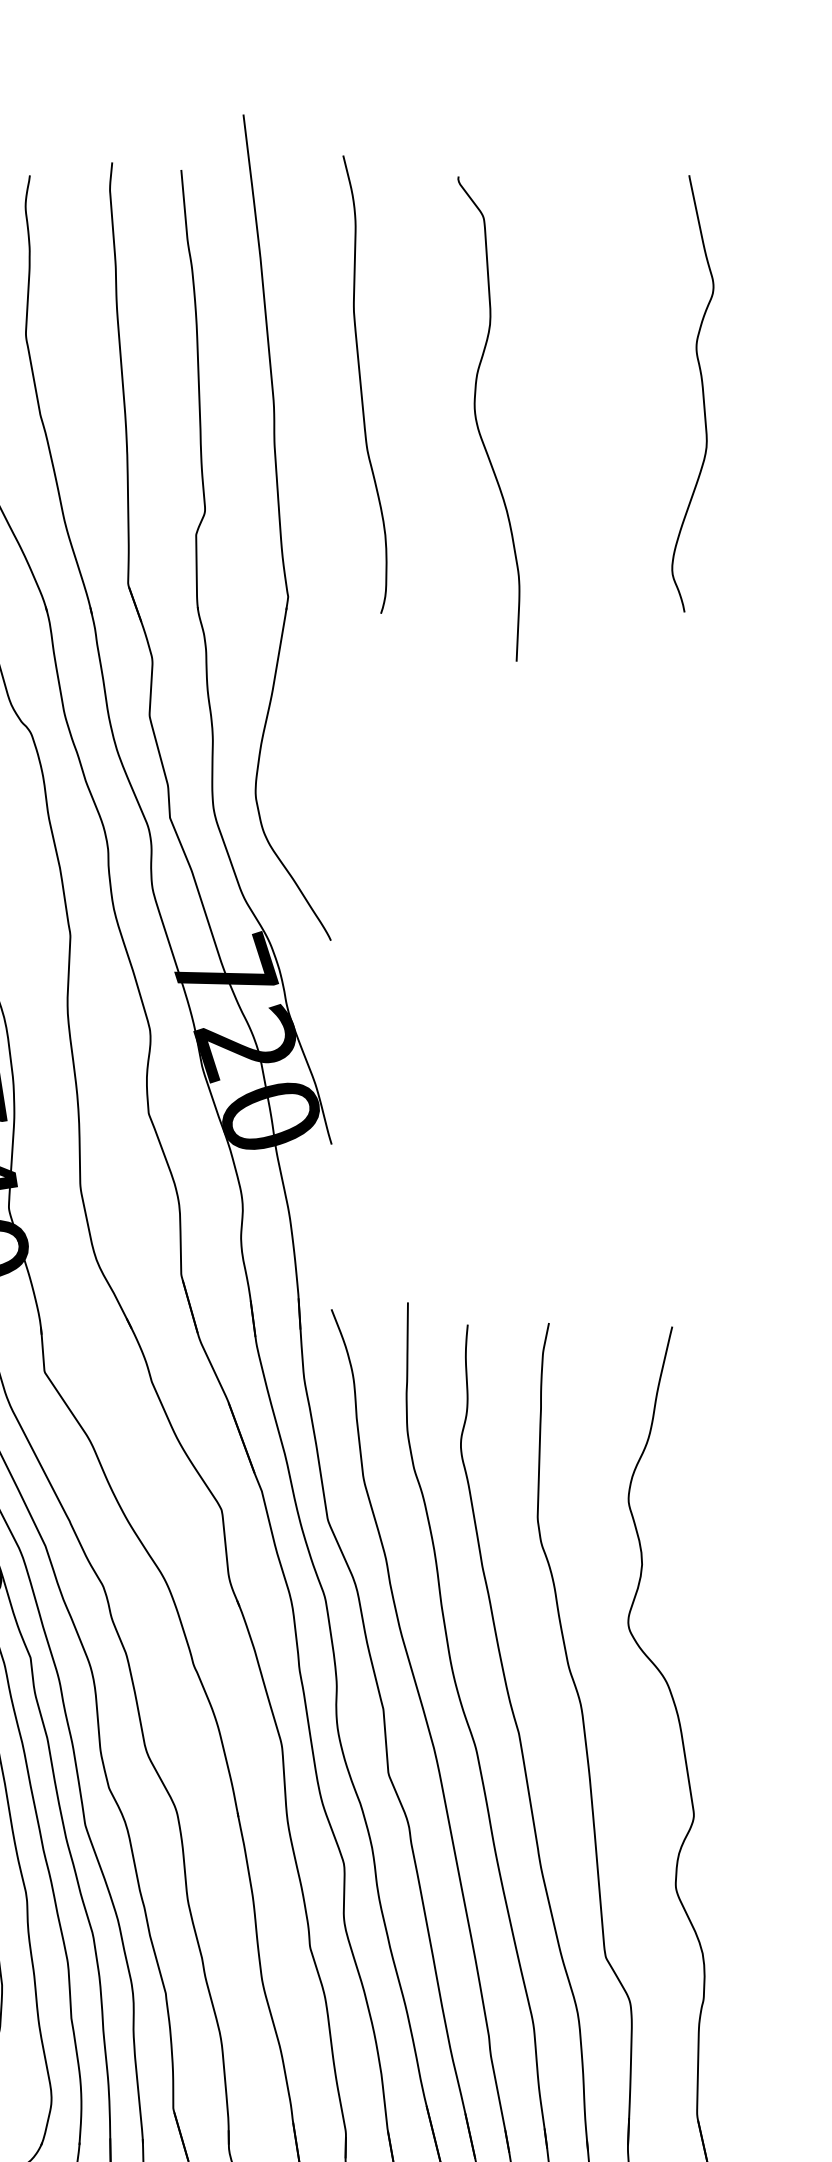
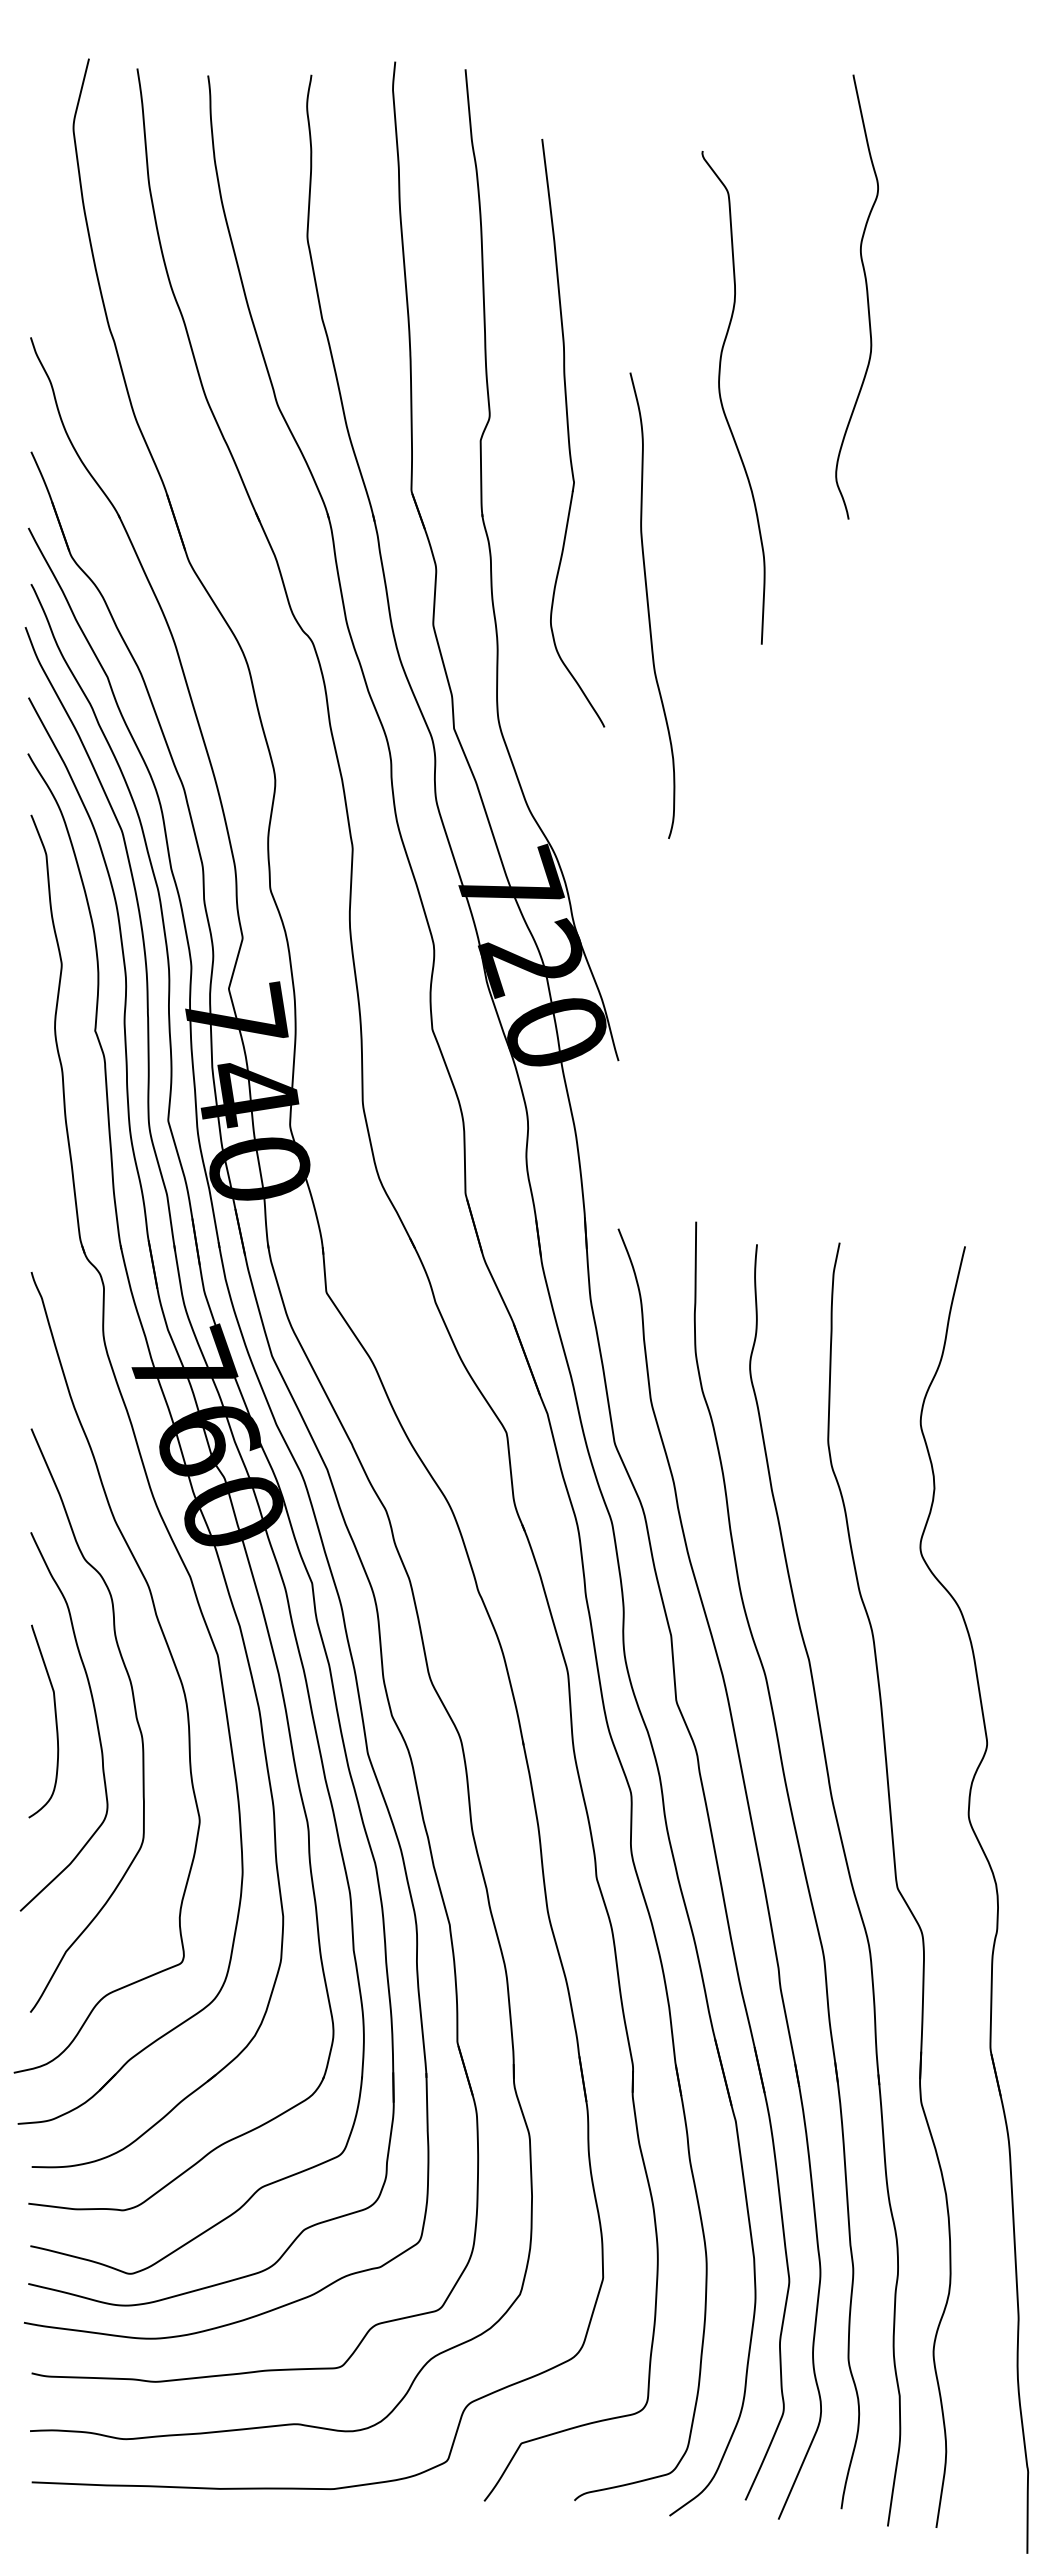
curve: (362, 386) -> (649, 607), moved
curve: (702, 393) -> (866, 296), moved
curve: (478, 422) -> (722, 401), moved
part: (287, 526) -> (573, 432), size x0.7

